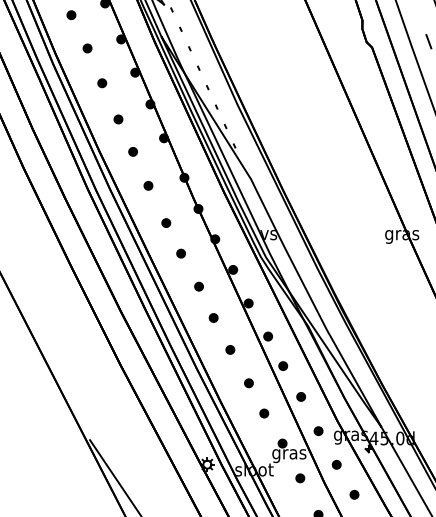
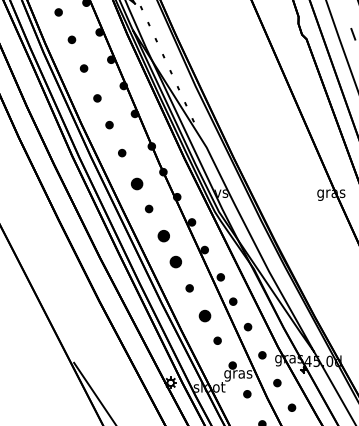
part: (165, 222) -> (136, 183), size x1.6
part: (198, 287) -> (163, 236), size x1.6
part: (213, 317) -> (175, 261), size x1.6
part: (248, 382) -> (204, 315), size x1.6

